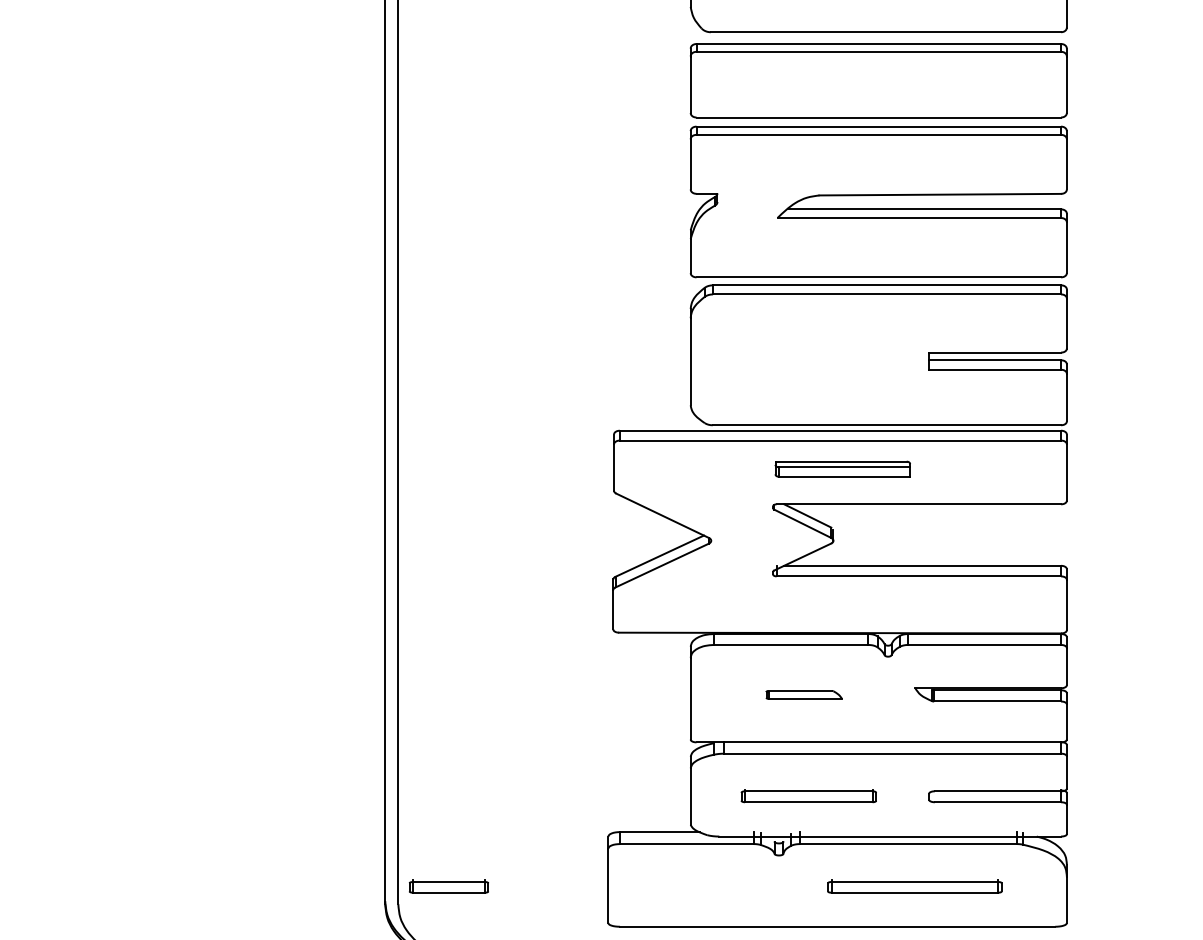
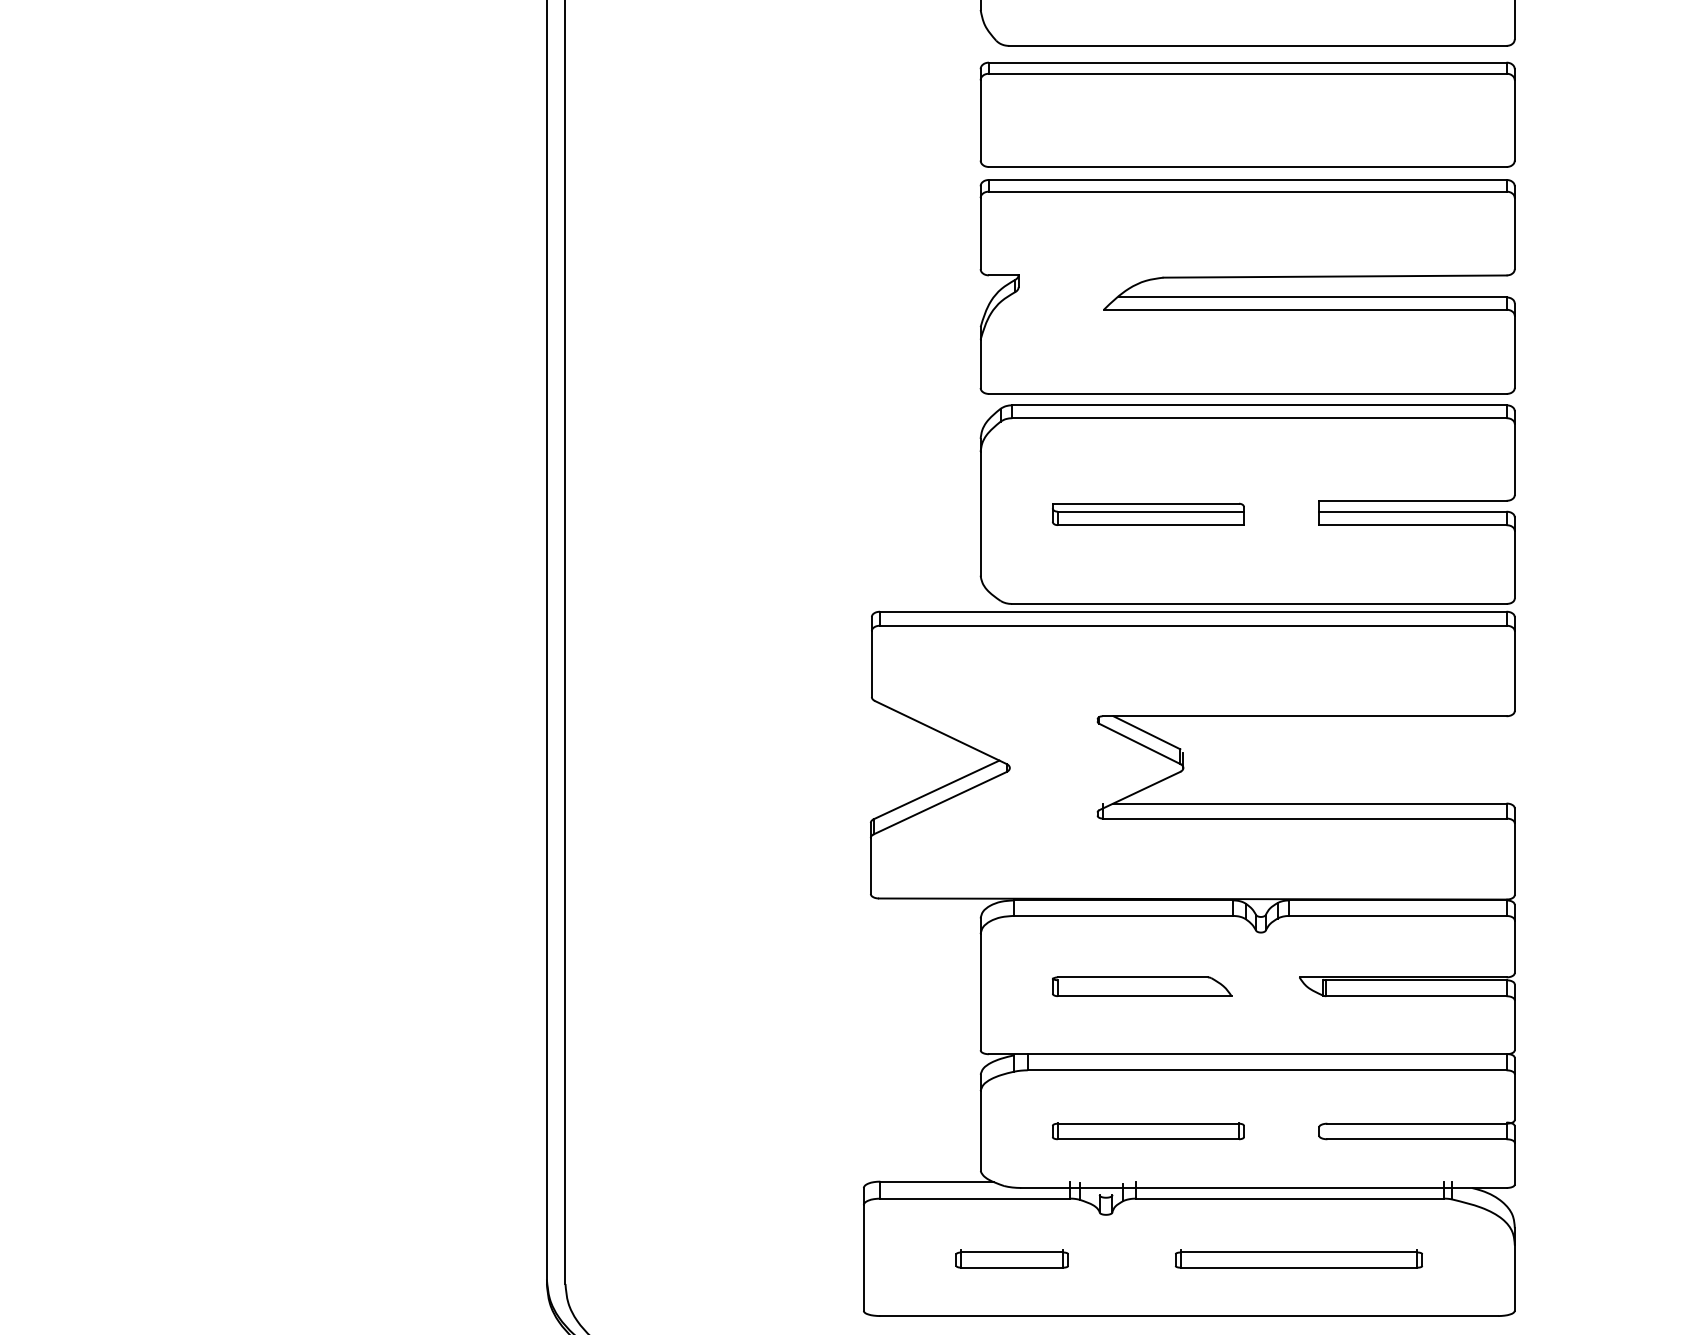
part: (842, 468) -> (1147, 513), moved
part: (803, 694) -> (1140, 986), size x1.67
part: (448, 886) -> (1011, 1258), moved

